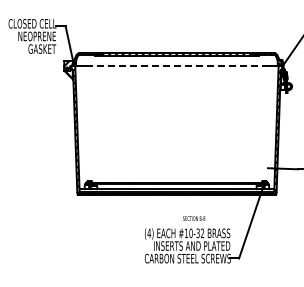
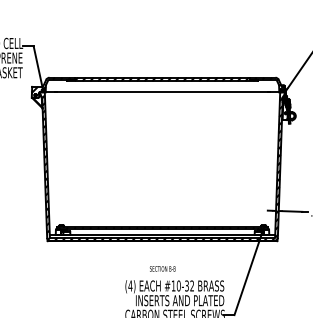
line: (177, 66) -> (163, 92), dashed -> solid
text: (194, 218) -> (163, 268), moved

